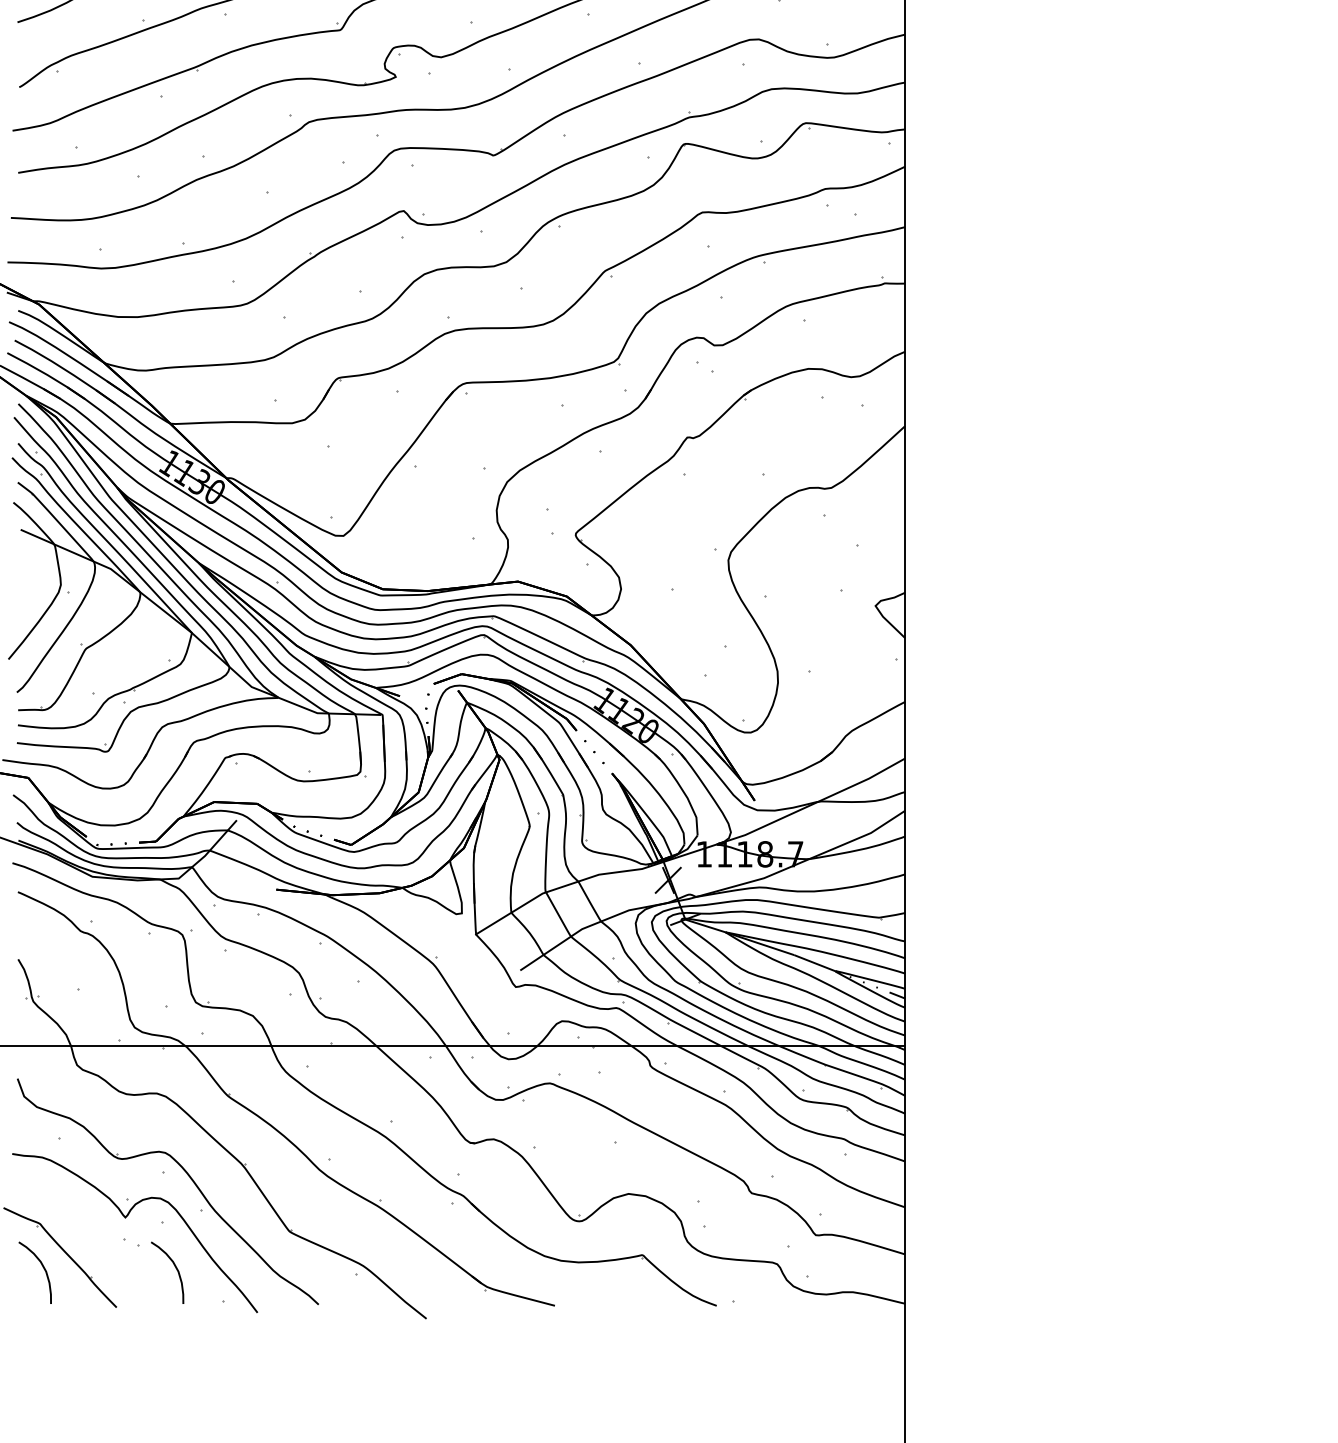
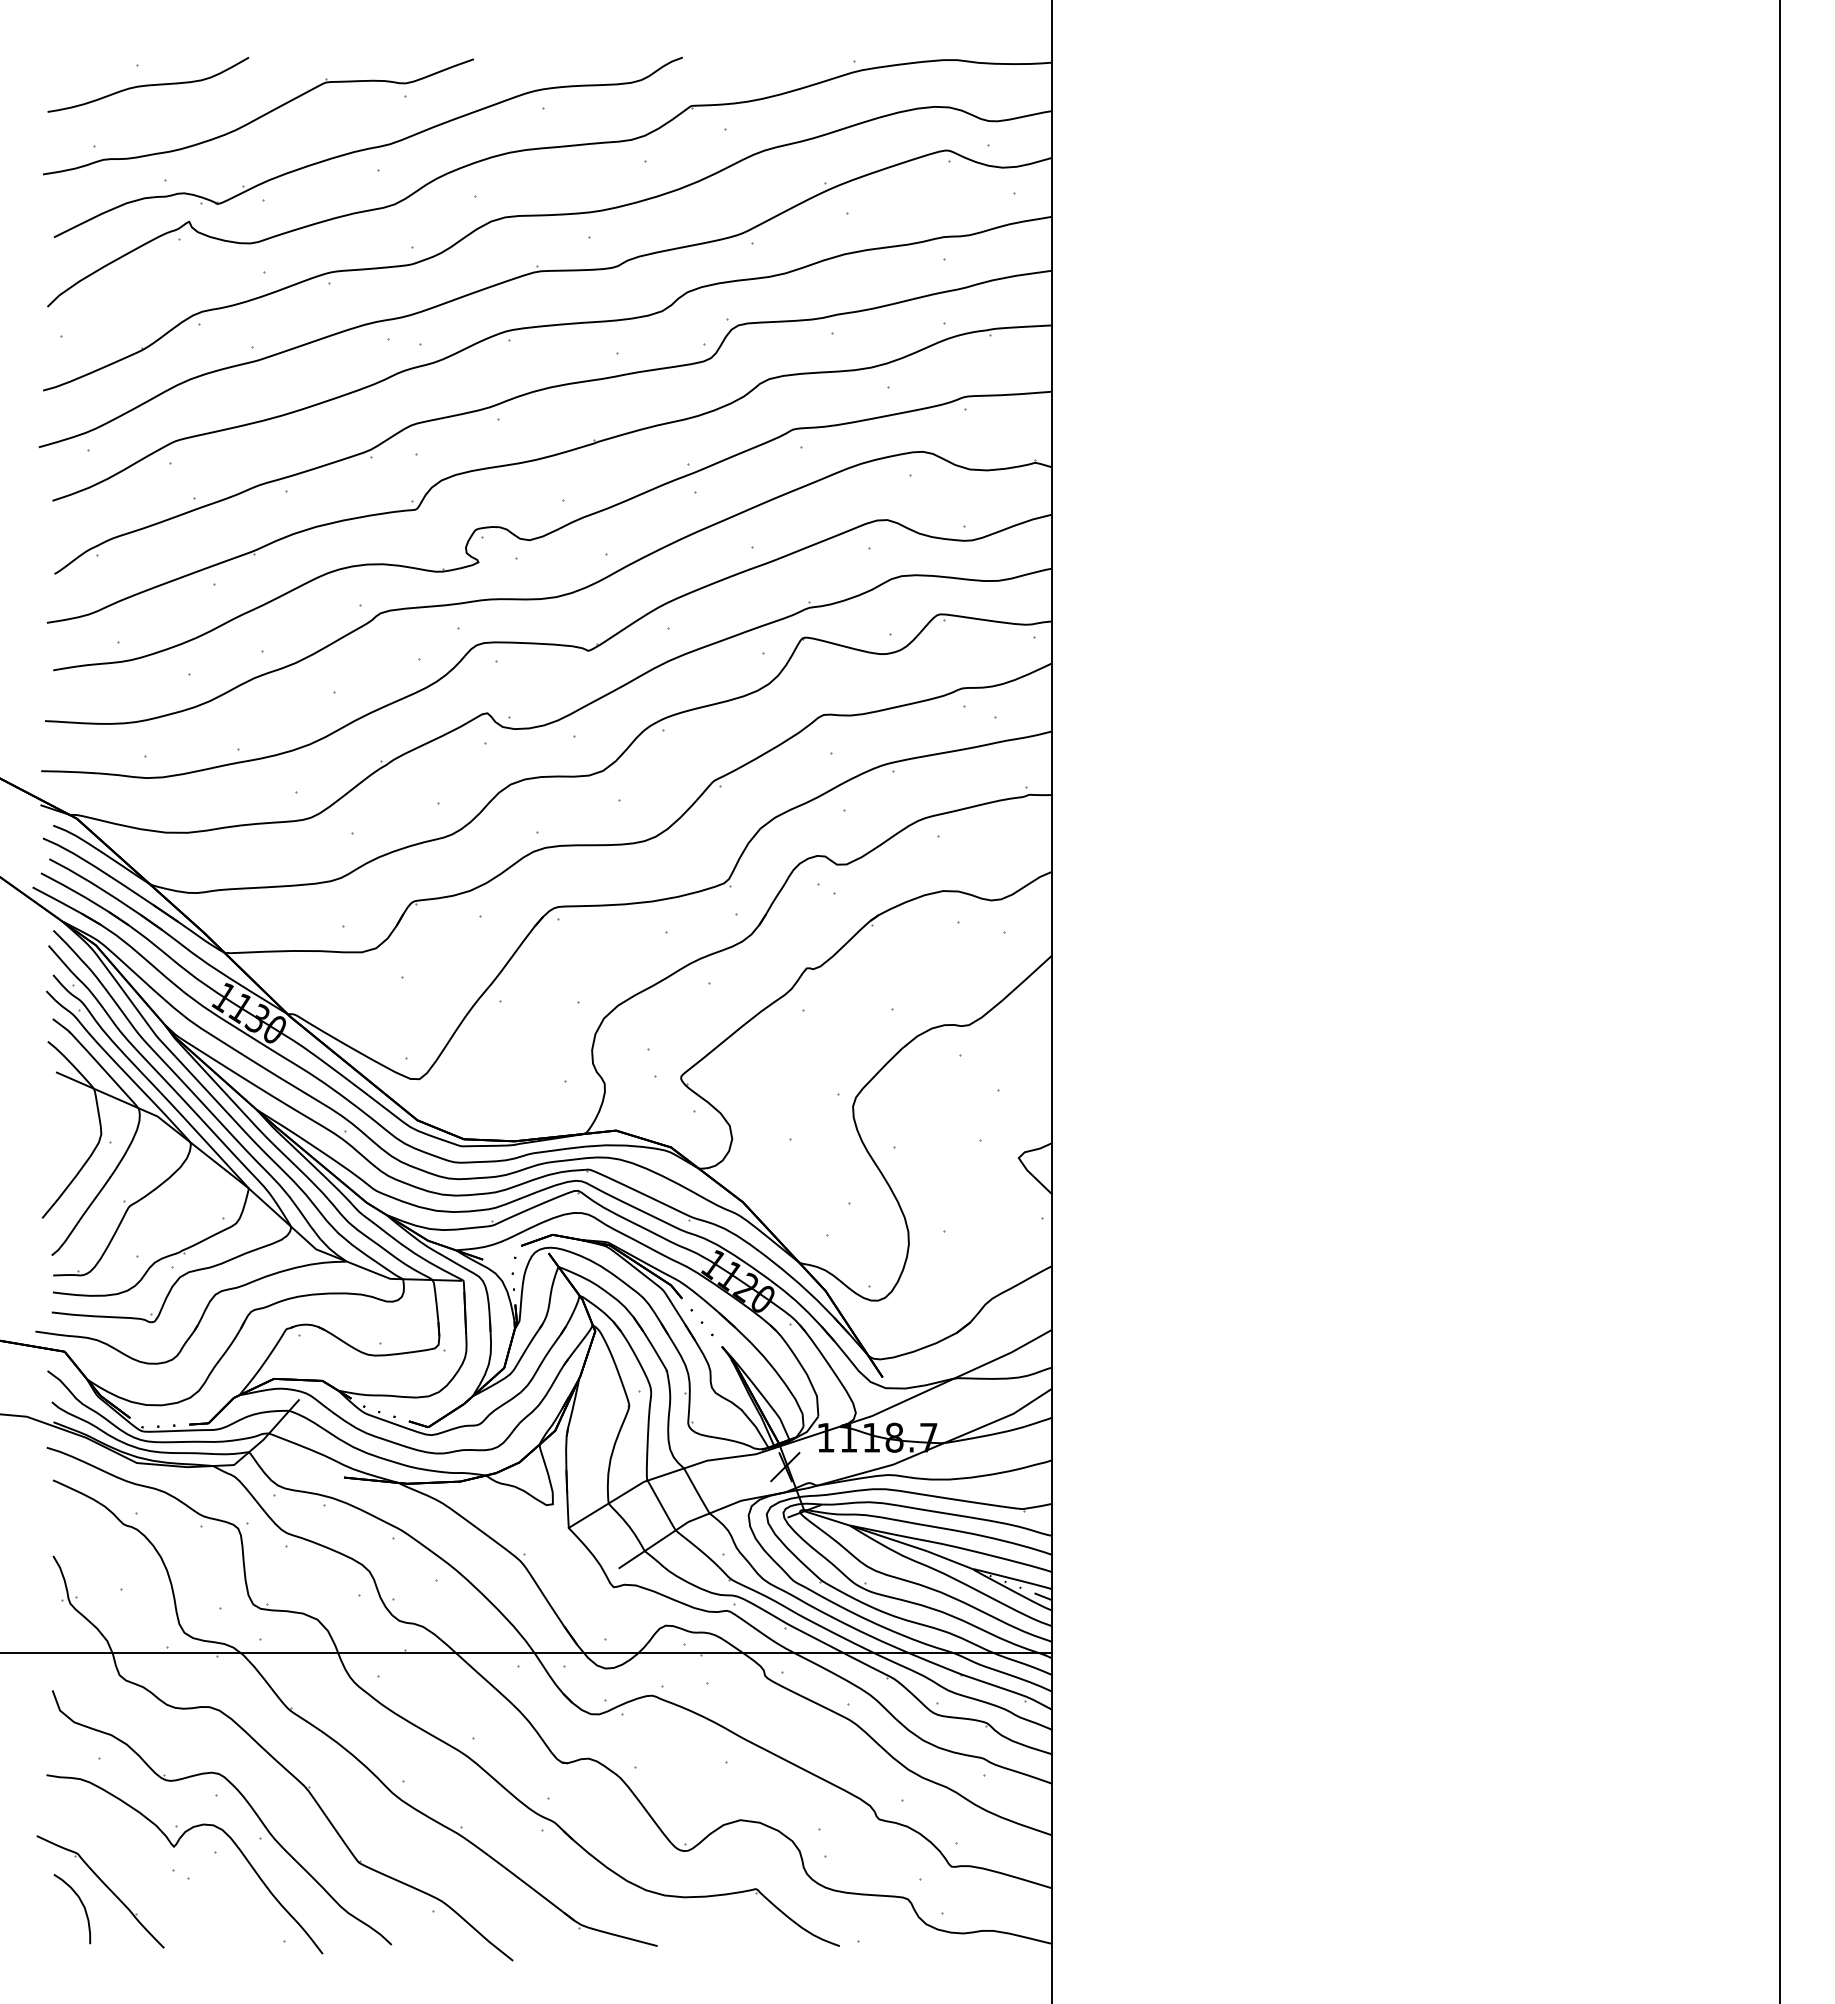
curve: (175, 1268) -> (230, 1904), removed

